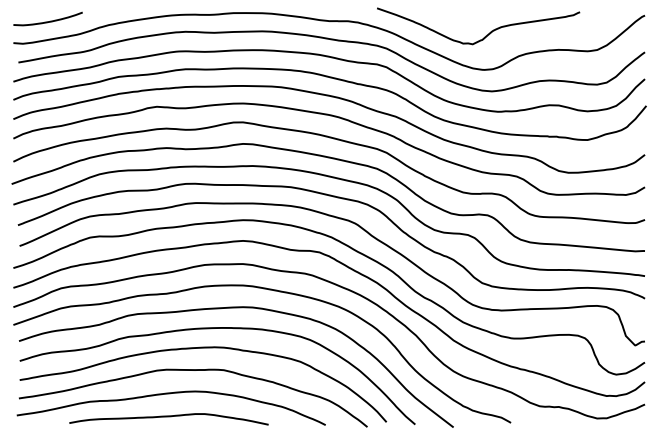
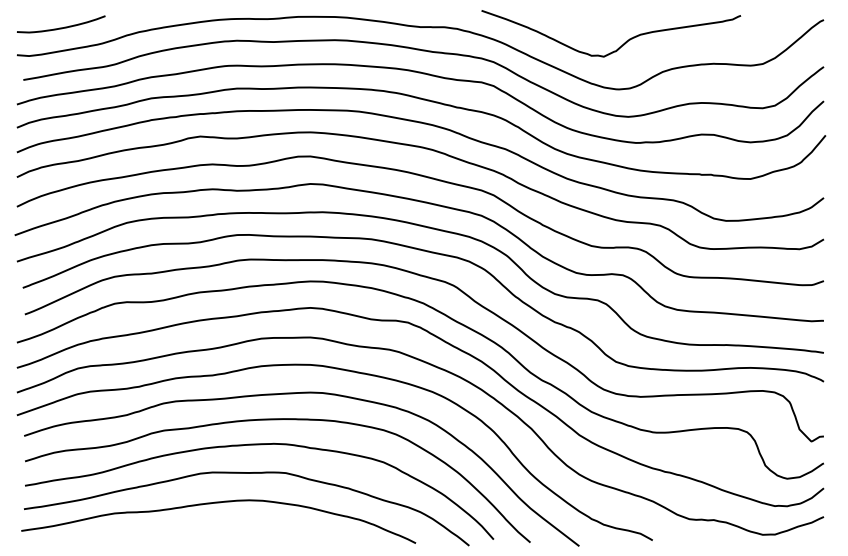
curve: (168, 417) -> (215, 533), removed

